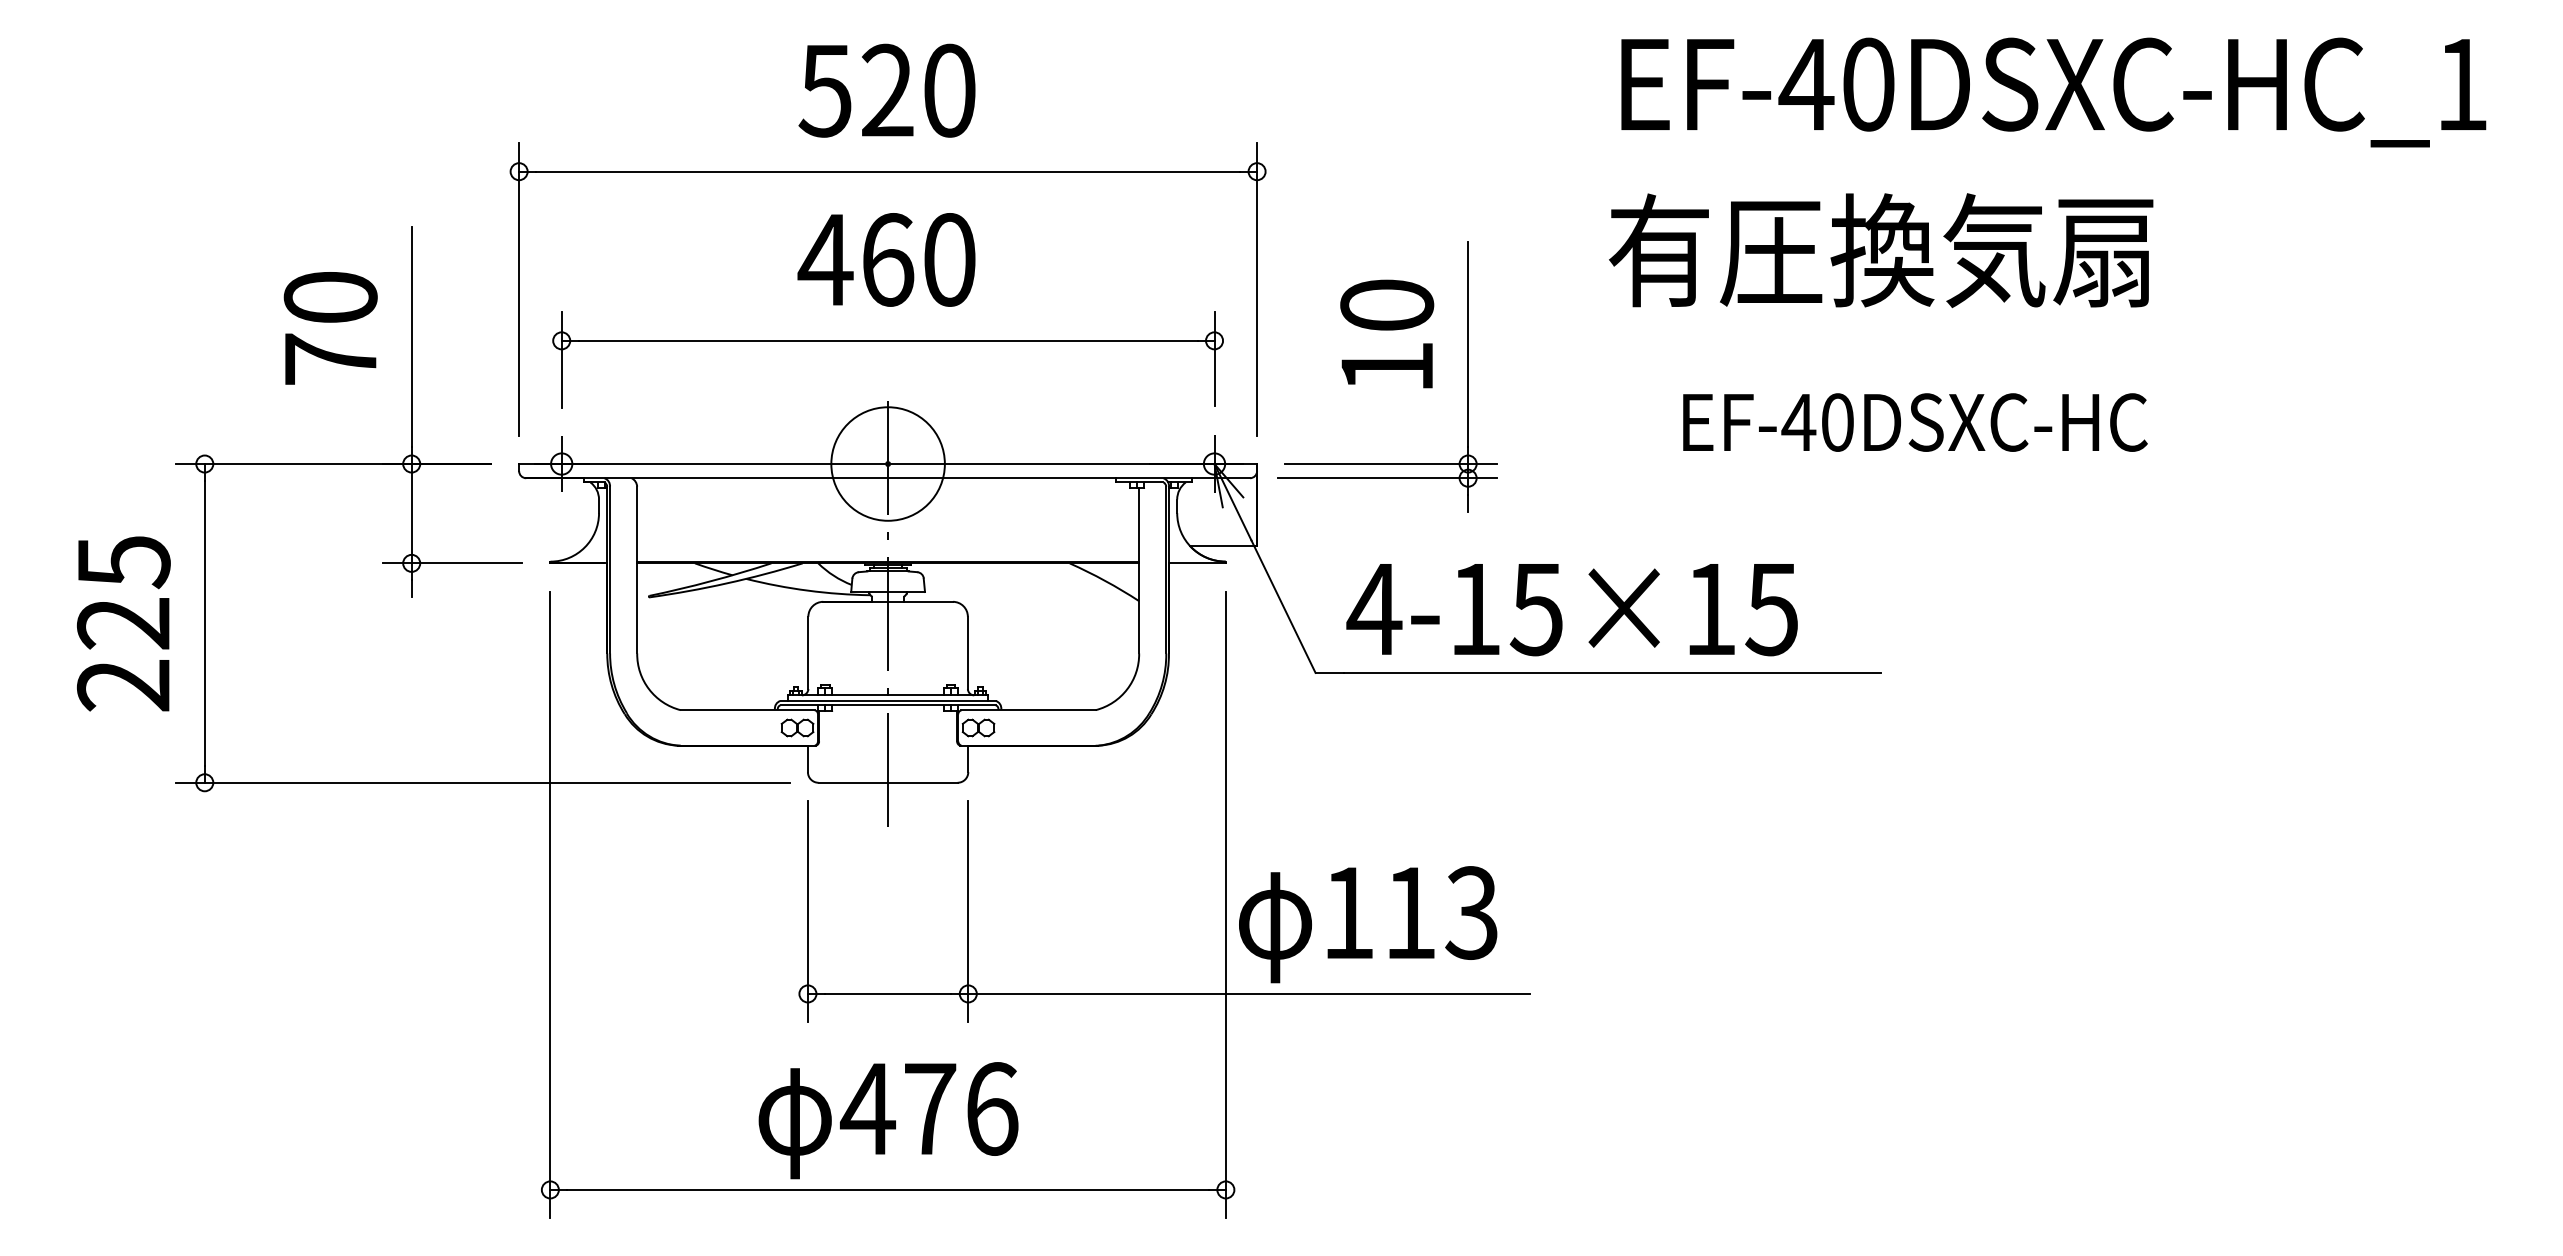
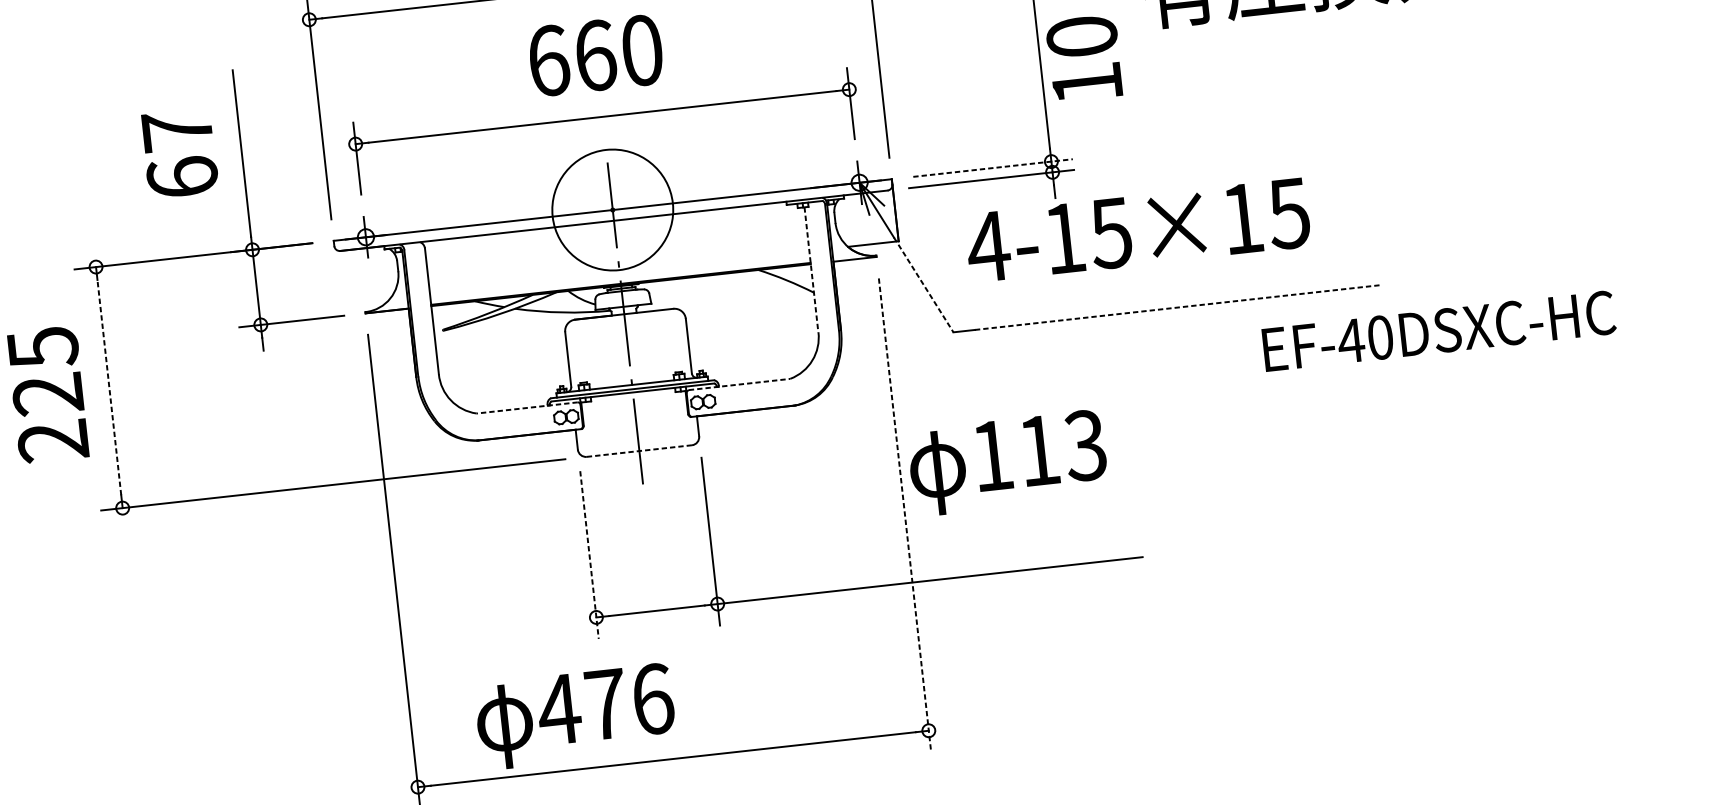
text: (825, 259) -> (548, 60), 460 -> 660
text: (330, 327) -> (179, 153), 70 -> 67
text: (1387, 333) -> (1084, 58), moved
text: (1915, 422) -> (1439, 331), moved
circle: (887, 463) -> (612, 209), size x1.4
line: (1391, 464) -> (993, 168), solid -> dashed
line: (1139, 570) -> (811, 269), solid -> dashed
line: (1283, 607) -> (923, 285), solid -> dashed
text: (1571, 610) -> (1137, 231), moved
line: (204, 622) -> (109, 386), solid -> dashed
line: (1612, 672) -> (1177, 307), solid -> dashed
line: (747, 710) -> (527, 408), solid -> dashed
line: (1029, 710) -> (740, 384), solid -> dashed
line: (888, 782) -> (639, 450), solid -> dashed
line: (1225, 905) -> (904, 515), solid -> dashed
line: (807, 911) -> (589, 555), solid -> dashed
text: (1368, 924) -> (1008, 462), moved
text: (888, 1120) -> (575, 716), moved

